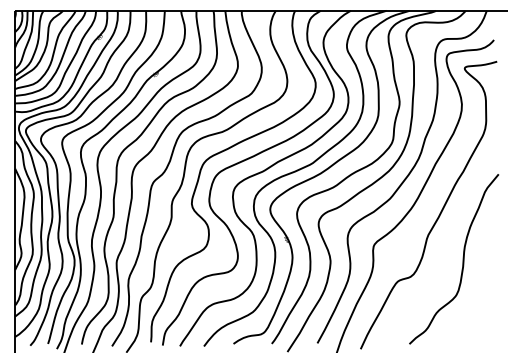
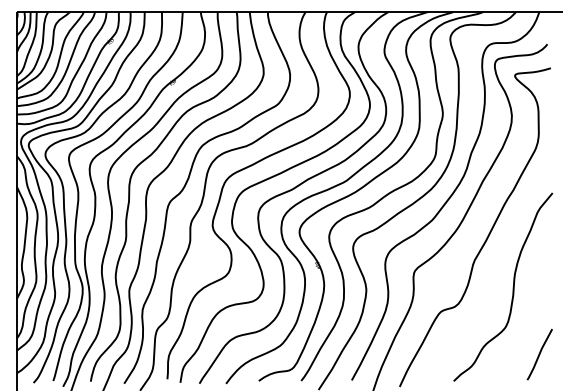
line: (486, 319) -> (539, 354), added

